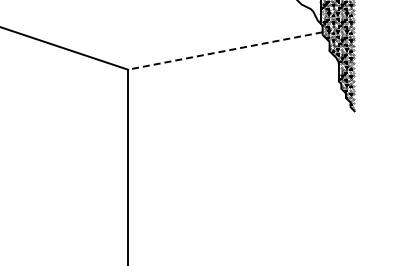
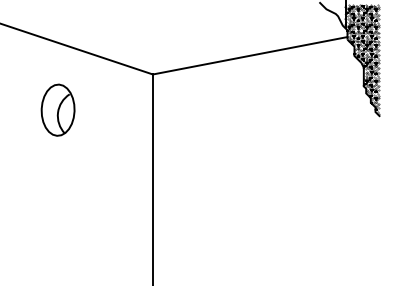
line: (224, 50) -> (249, 55), dashed -> solid
part: (32, 104) -> (57, 109), added

